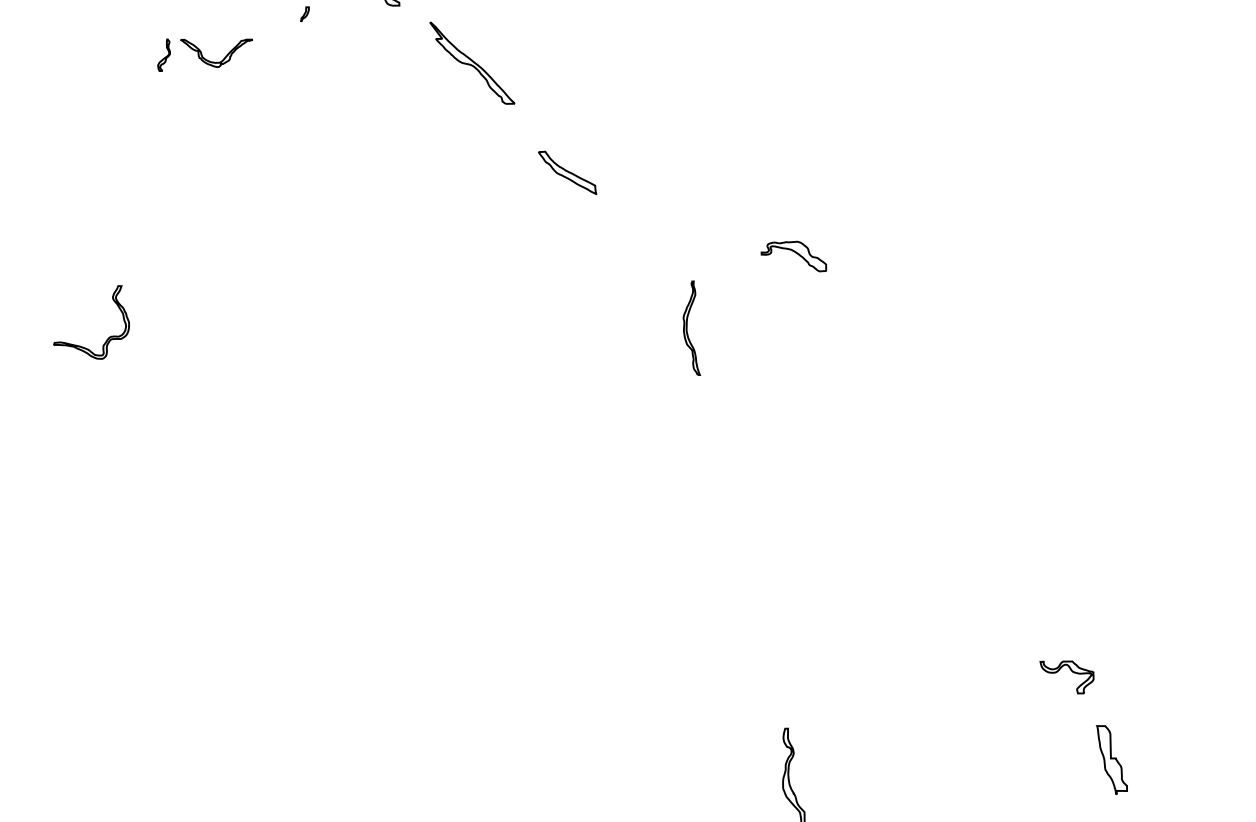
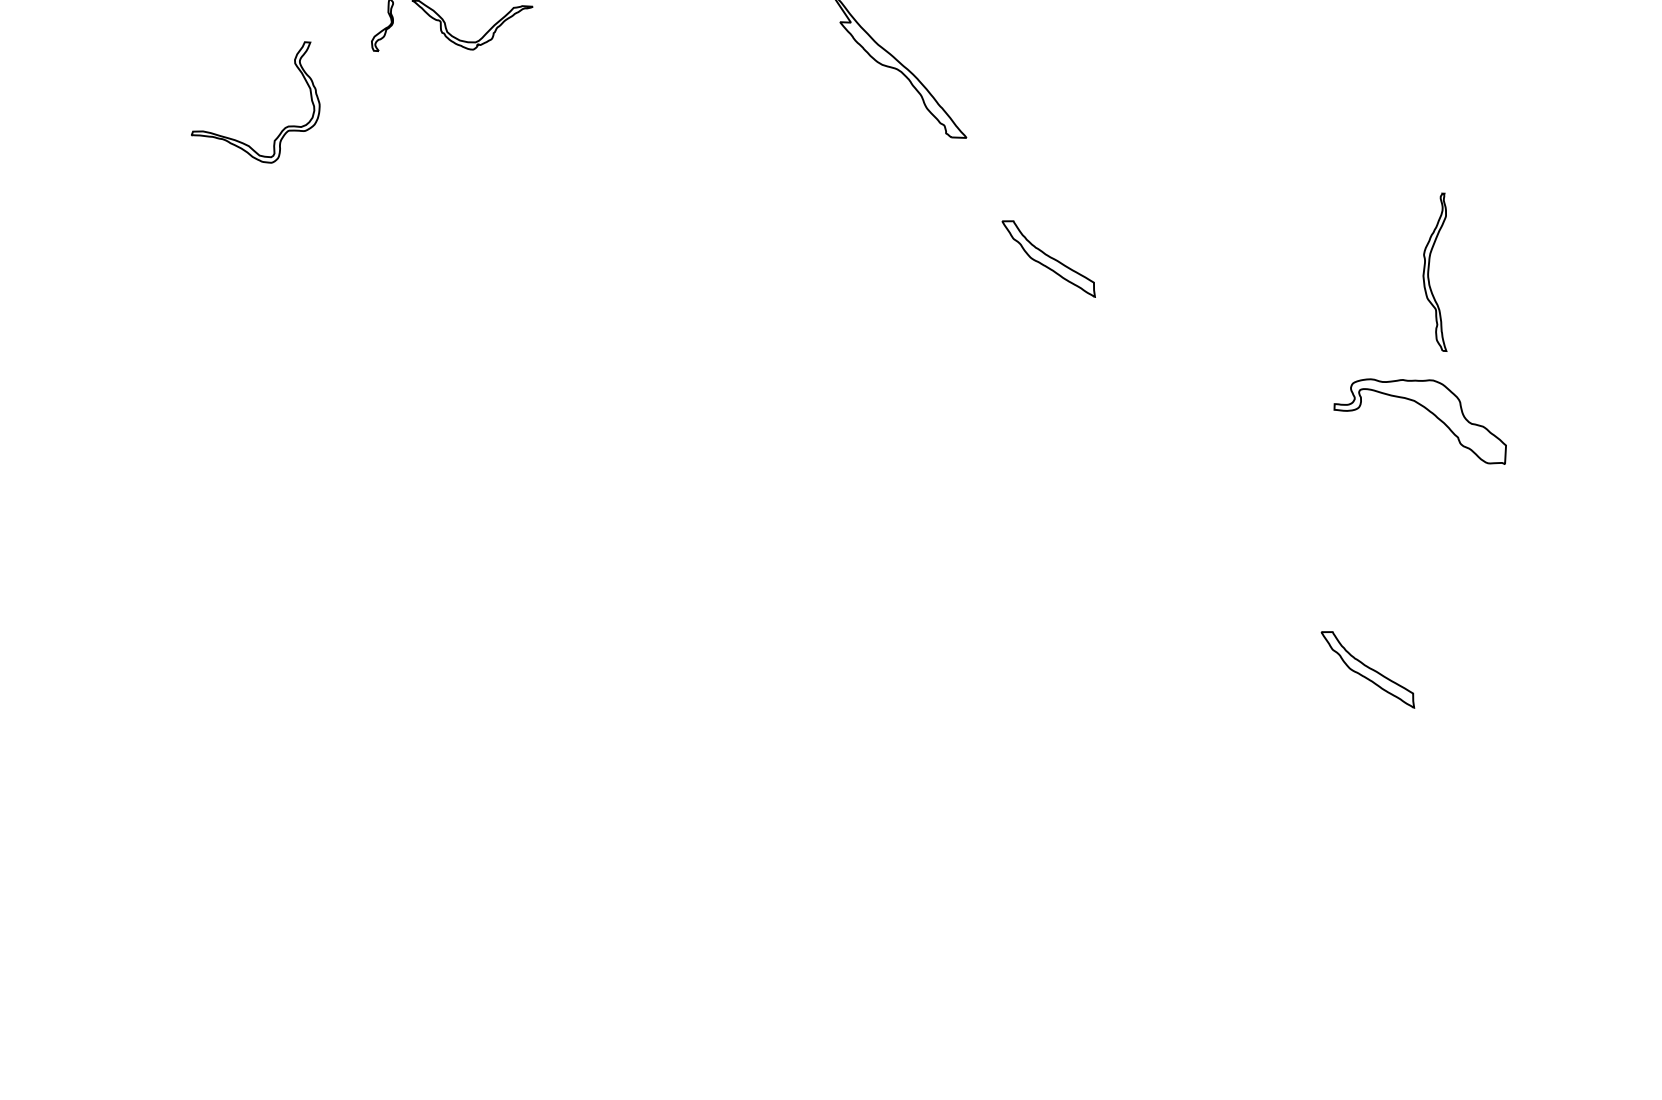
part: (793, 256) -> (1420, 419), size x1.6
part: (691, 327) -> (1436, 270), moved
part: (107, 338) -> (282, 129), moved
part: (770, 406) -> (1367, 668), added

